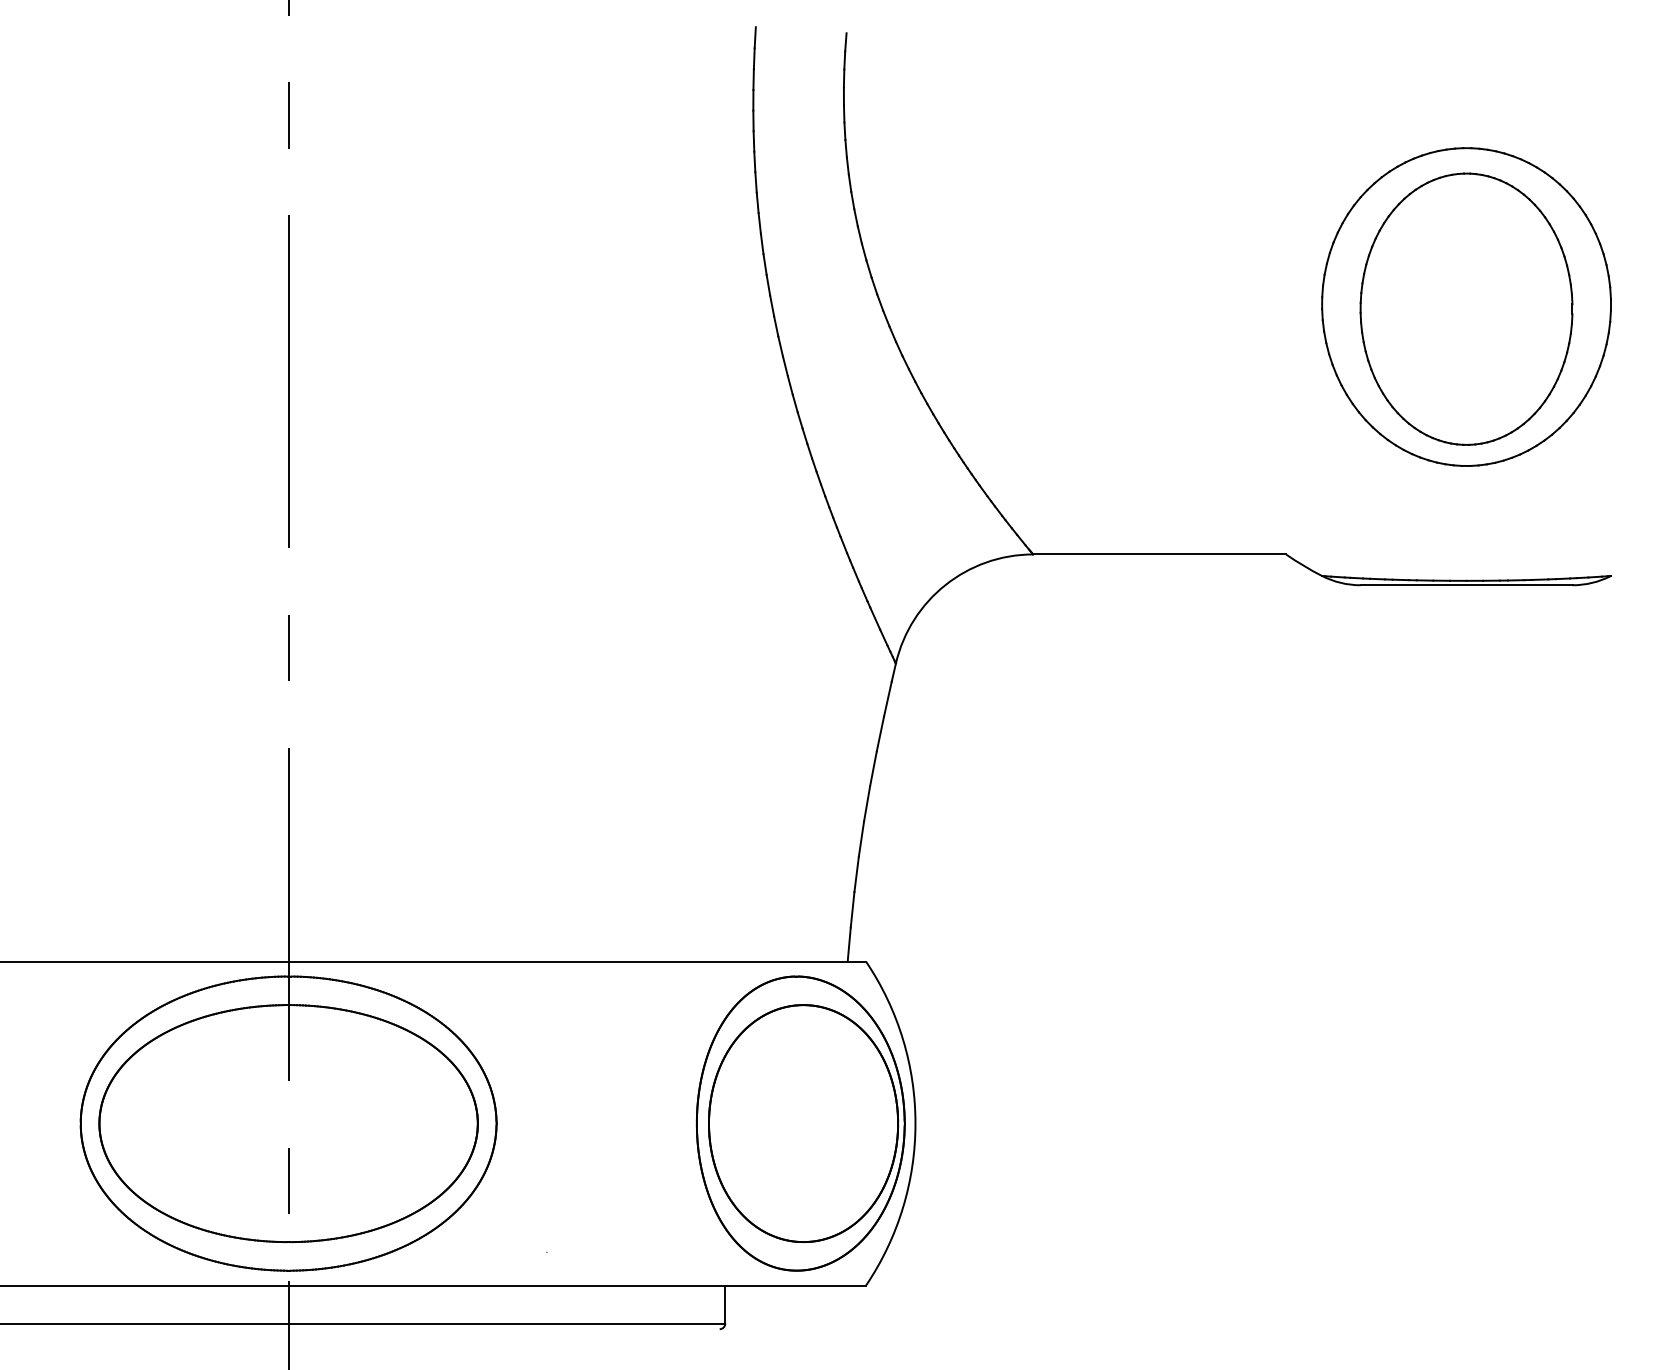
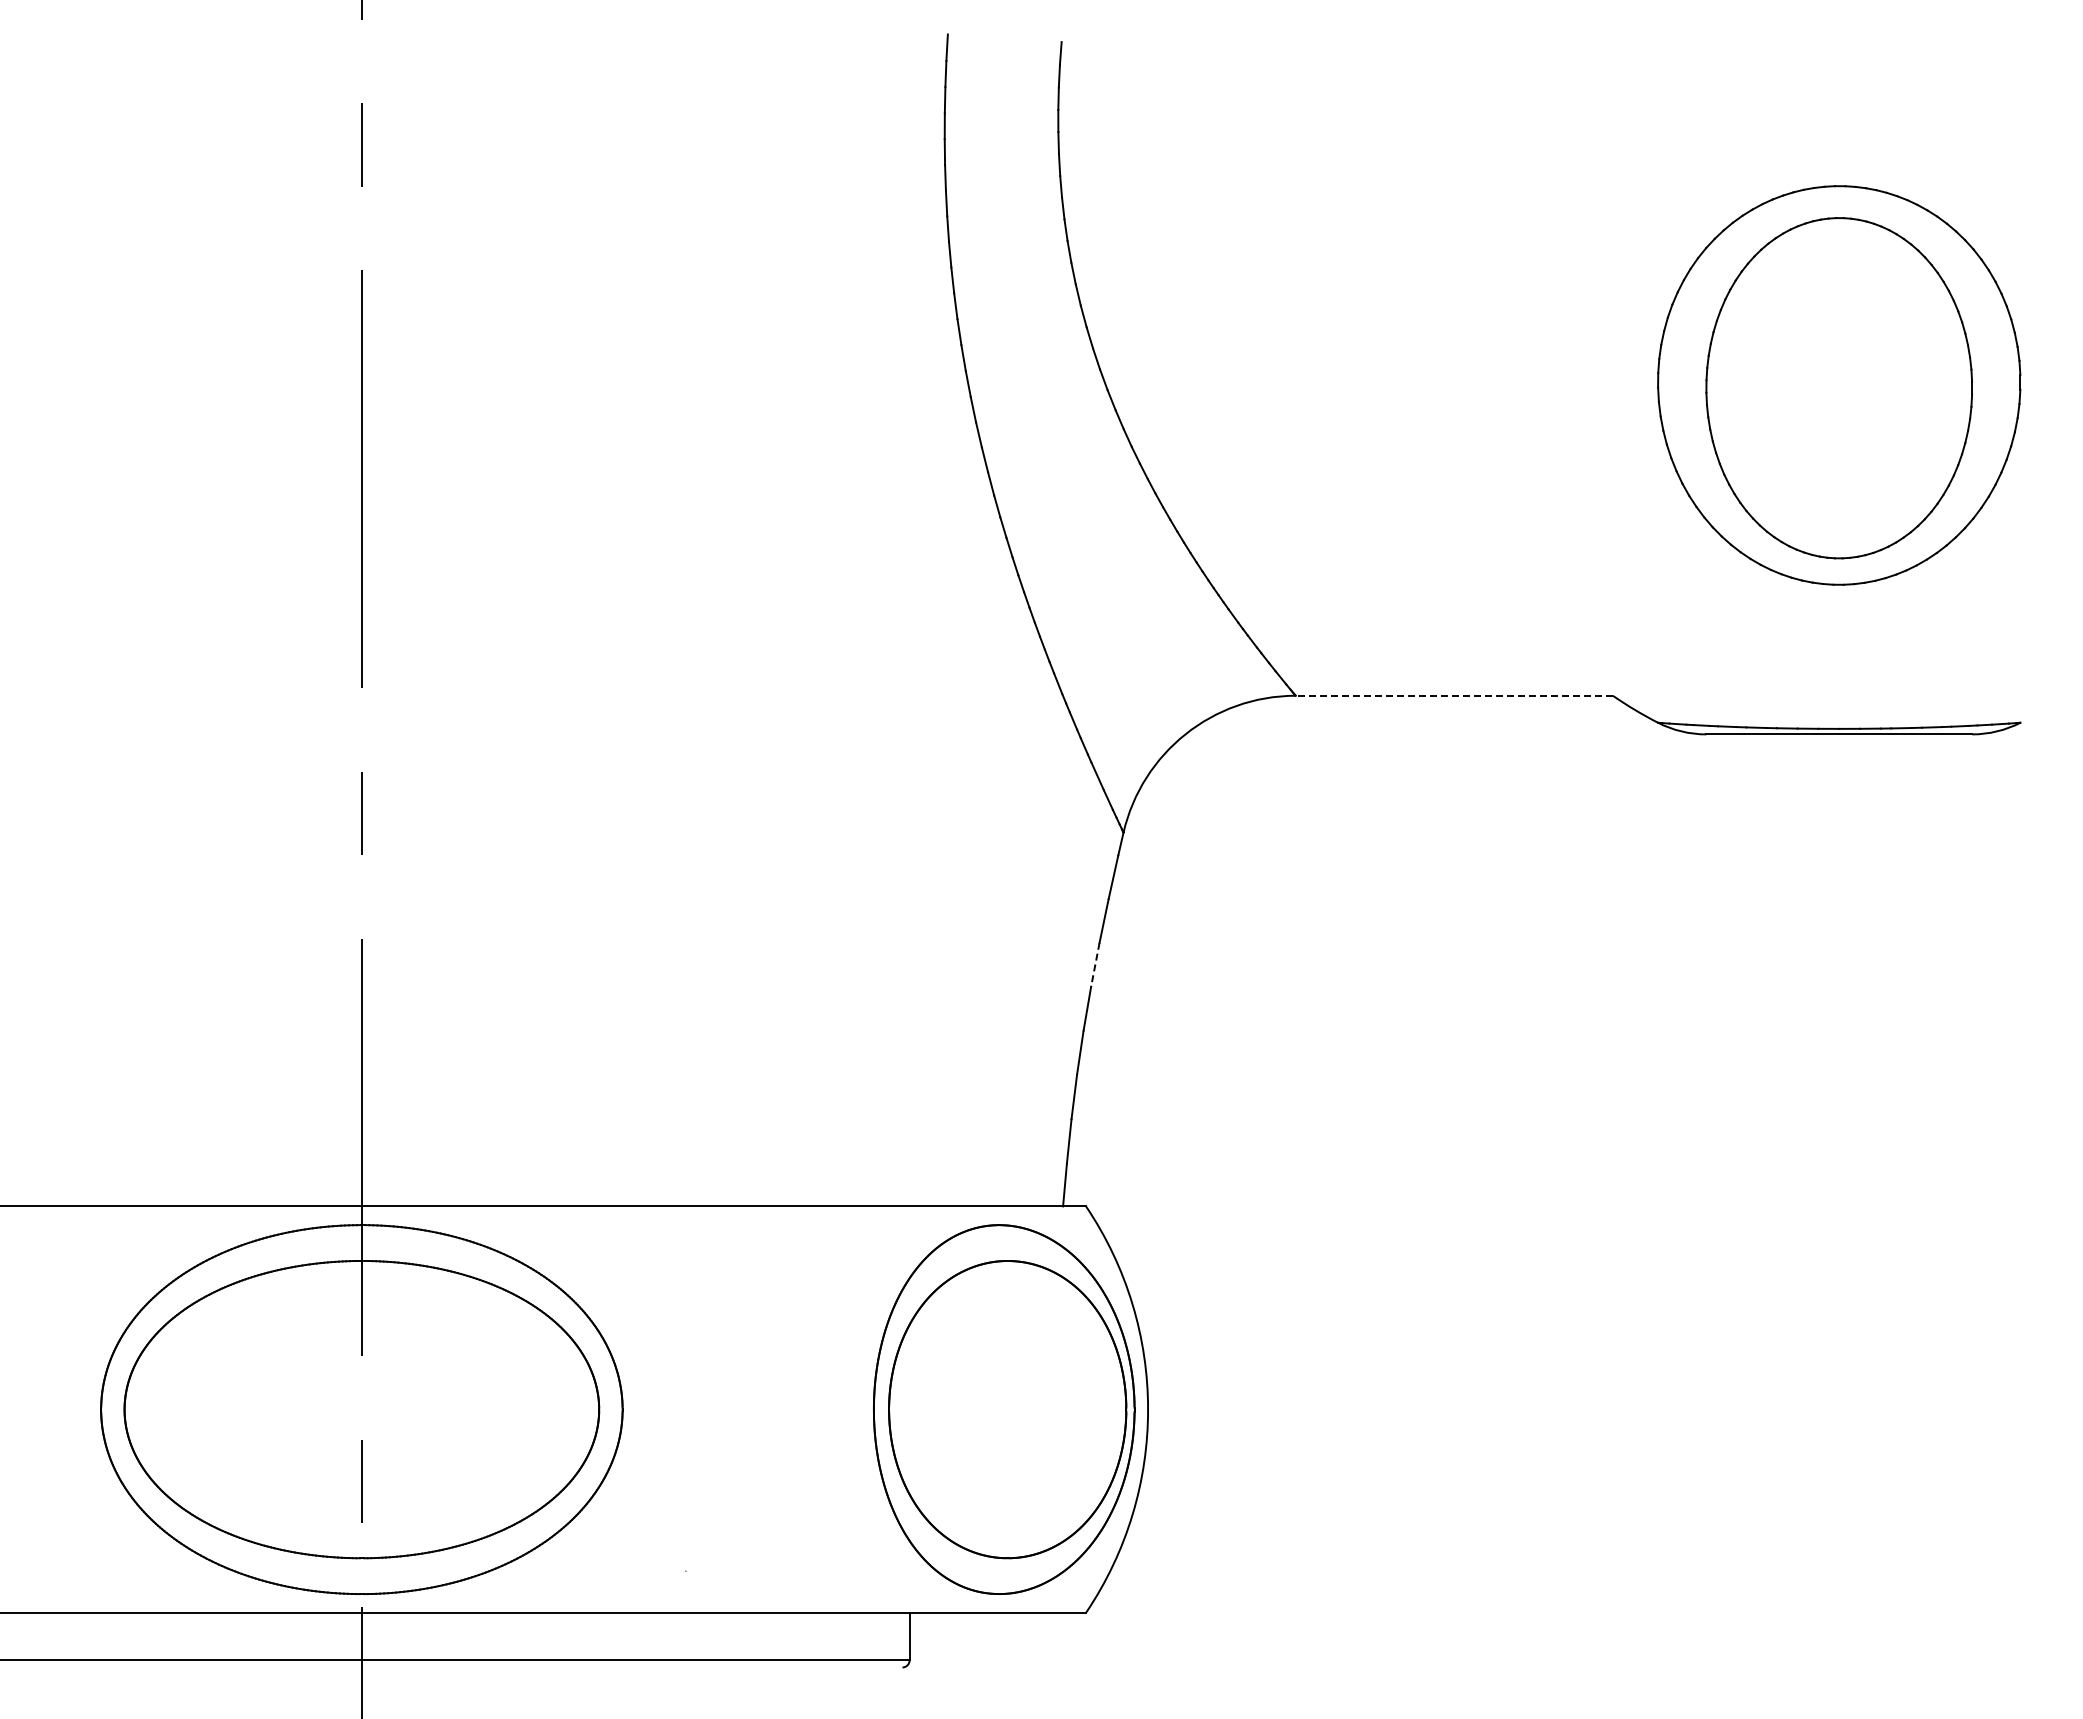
line: (1159, 554) -> (1454, 695), solid -> dashed
line: (873, 769) -> (1095, 965), solid -> dashed

